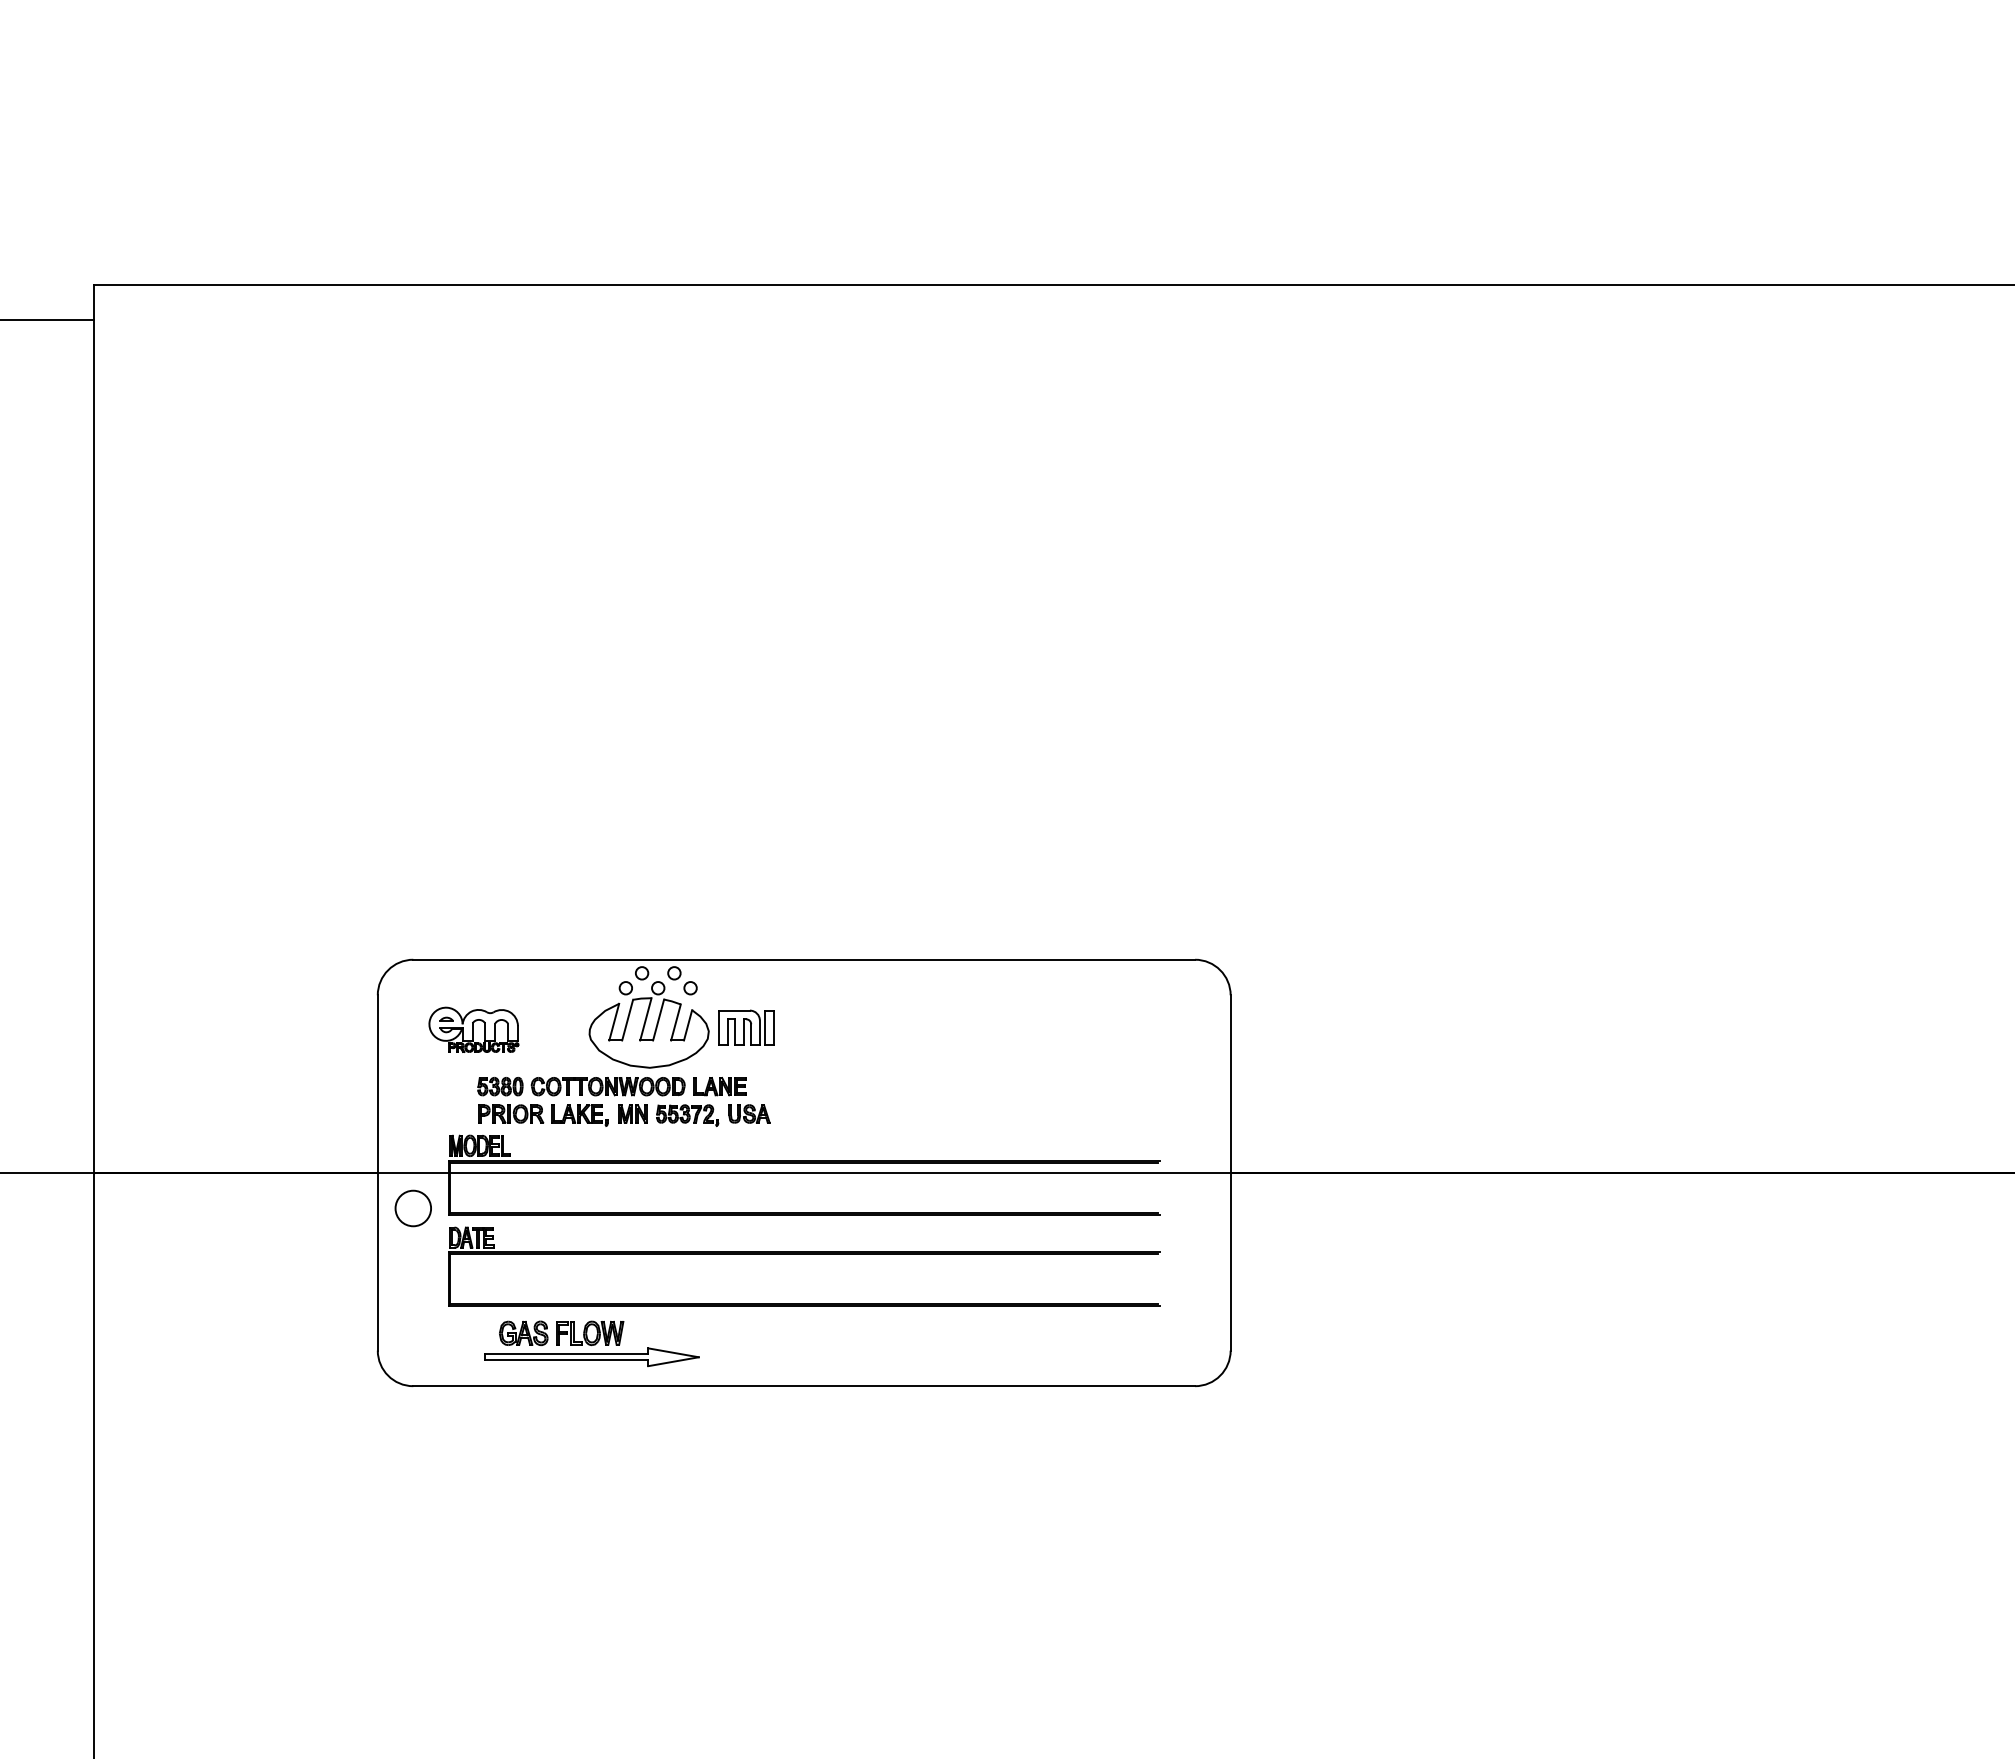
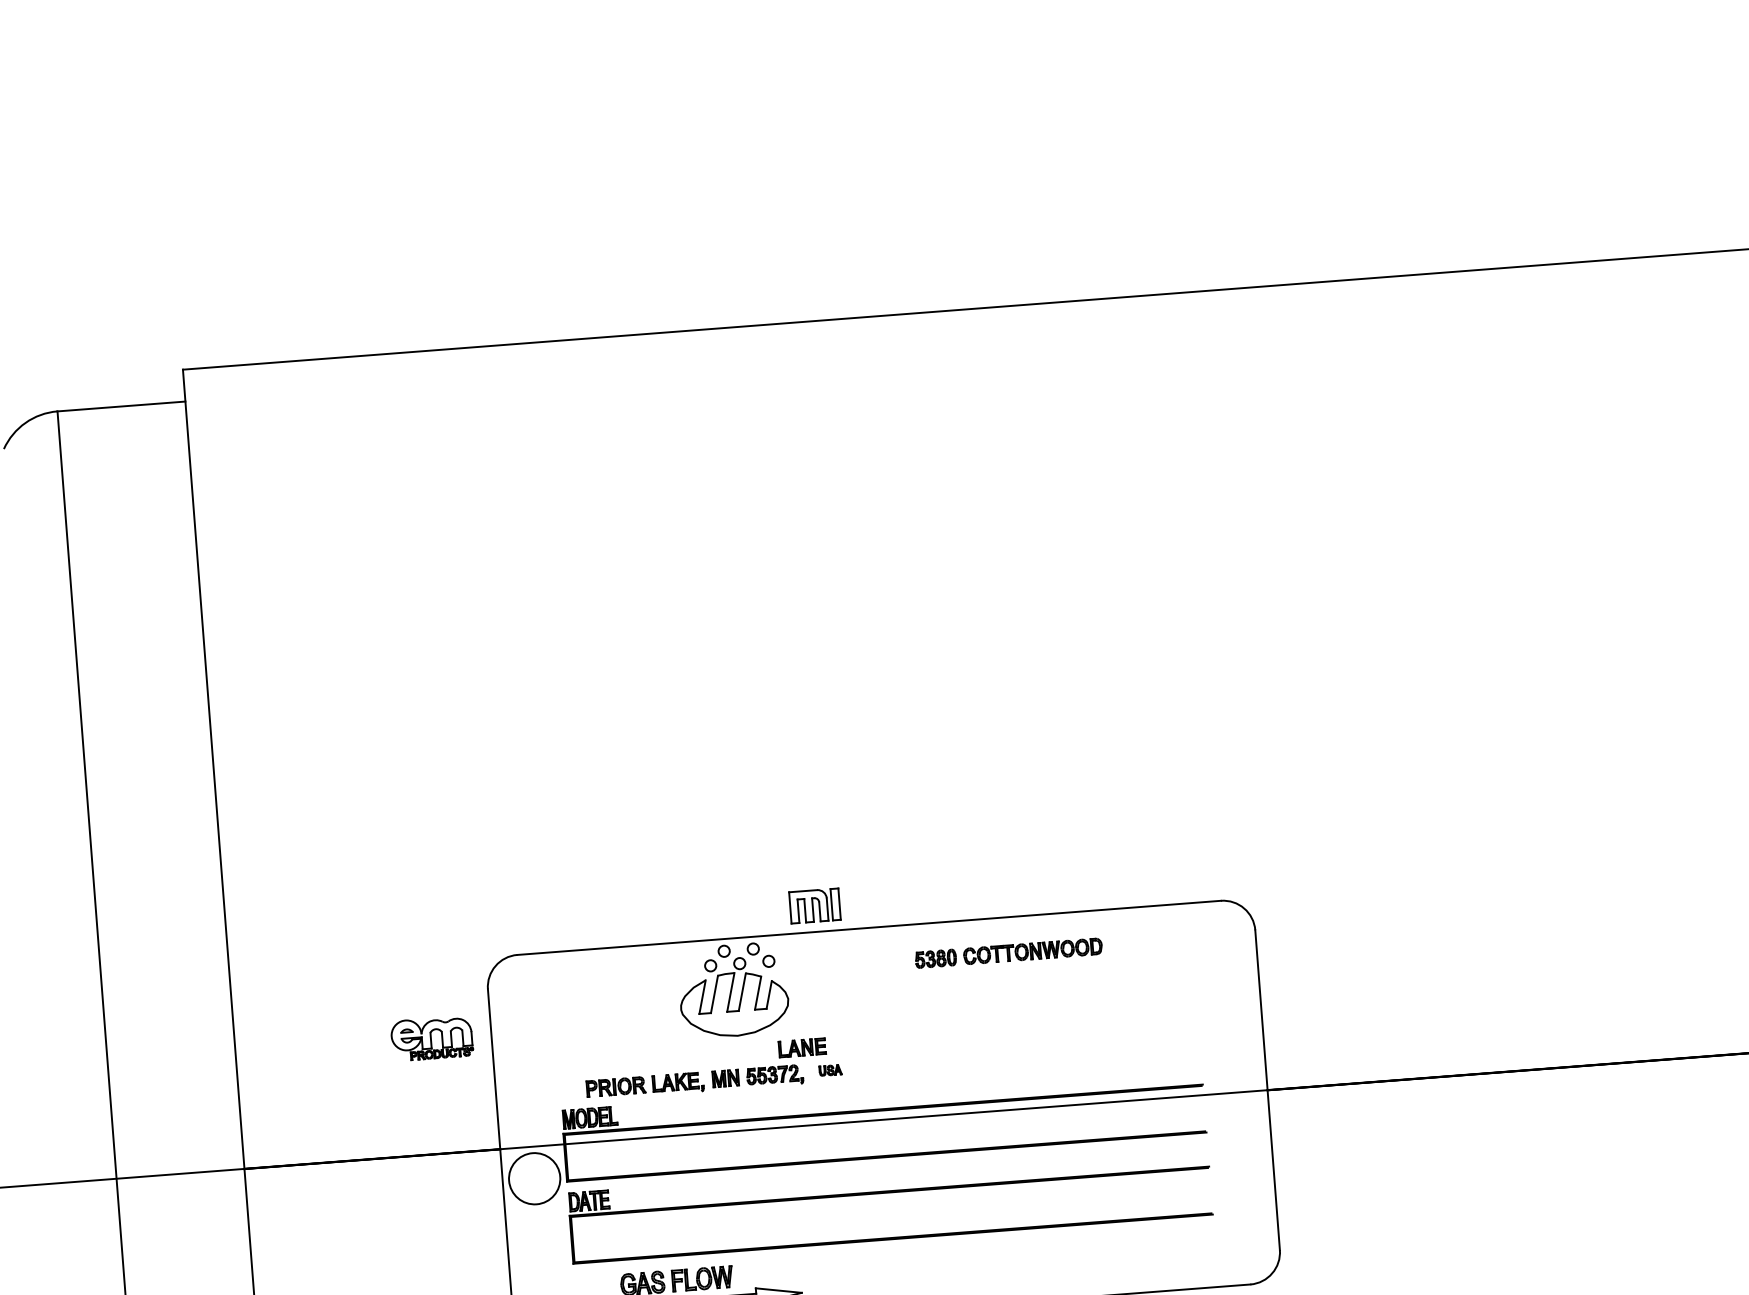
part: (746, 1027) -> (815, 905), moved
part: (473, 1029) -> (431, 1038), moved
part: (581, 1086) -> (1008, 953), moved
part: (749, 1113) -> (830, 1069), size x0.6
circle: (413, 1208) -> (534, 1178), size x1.6

